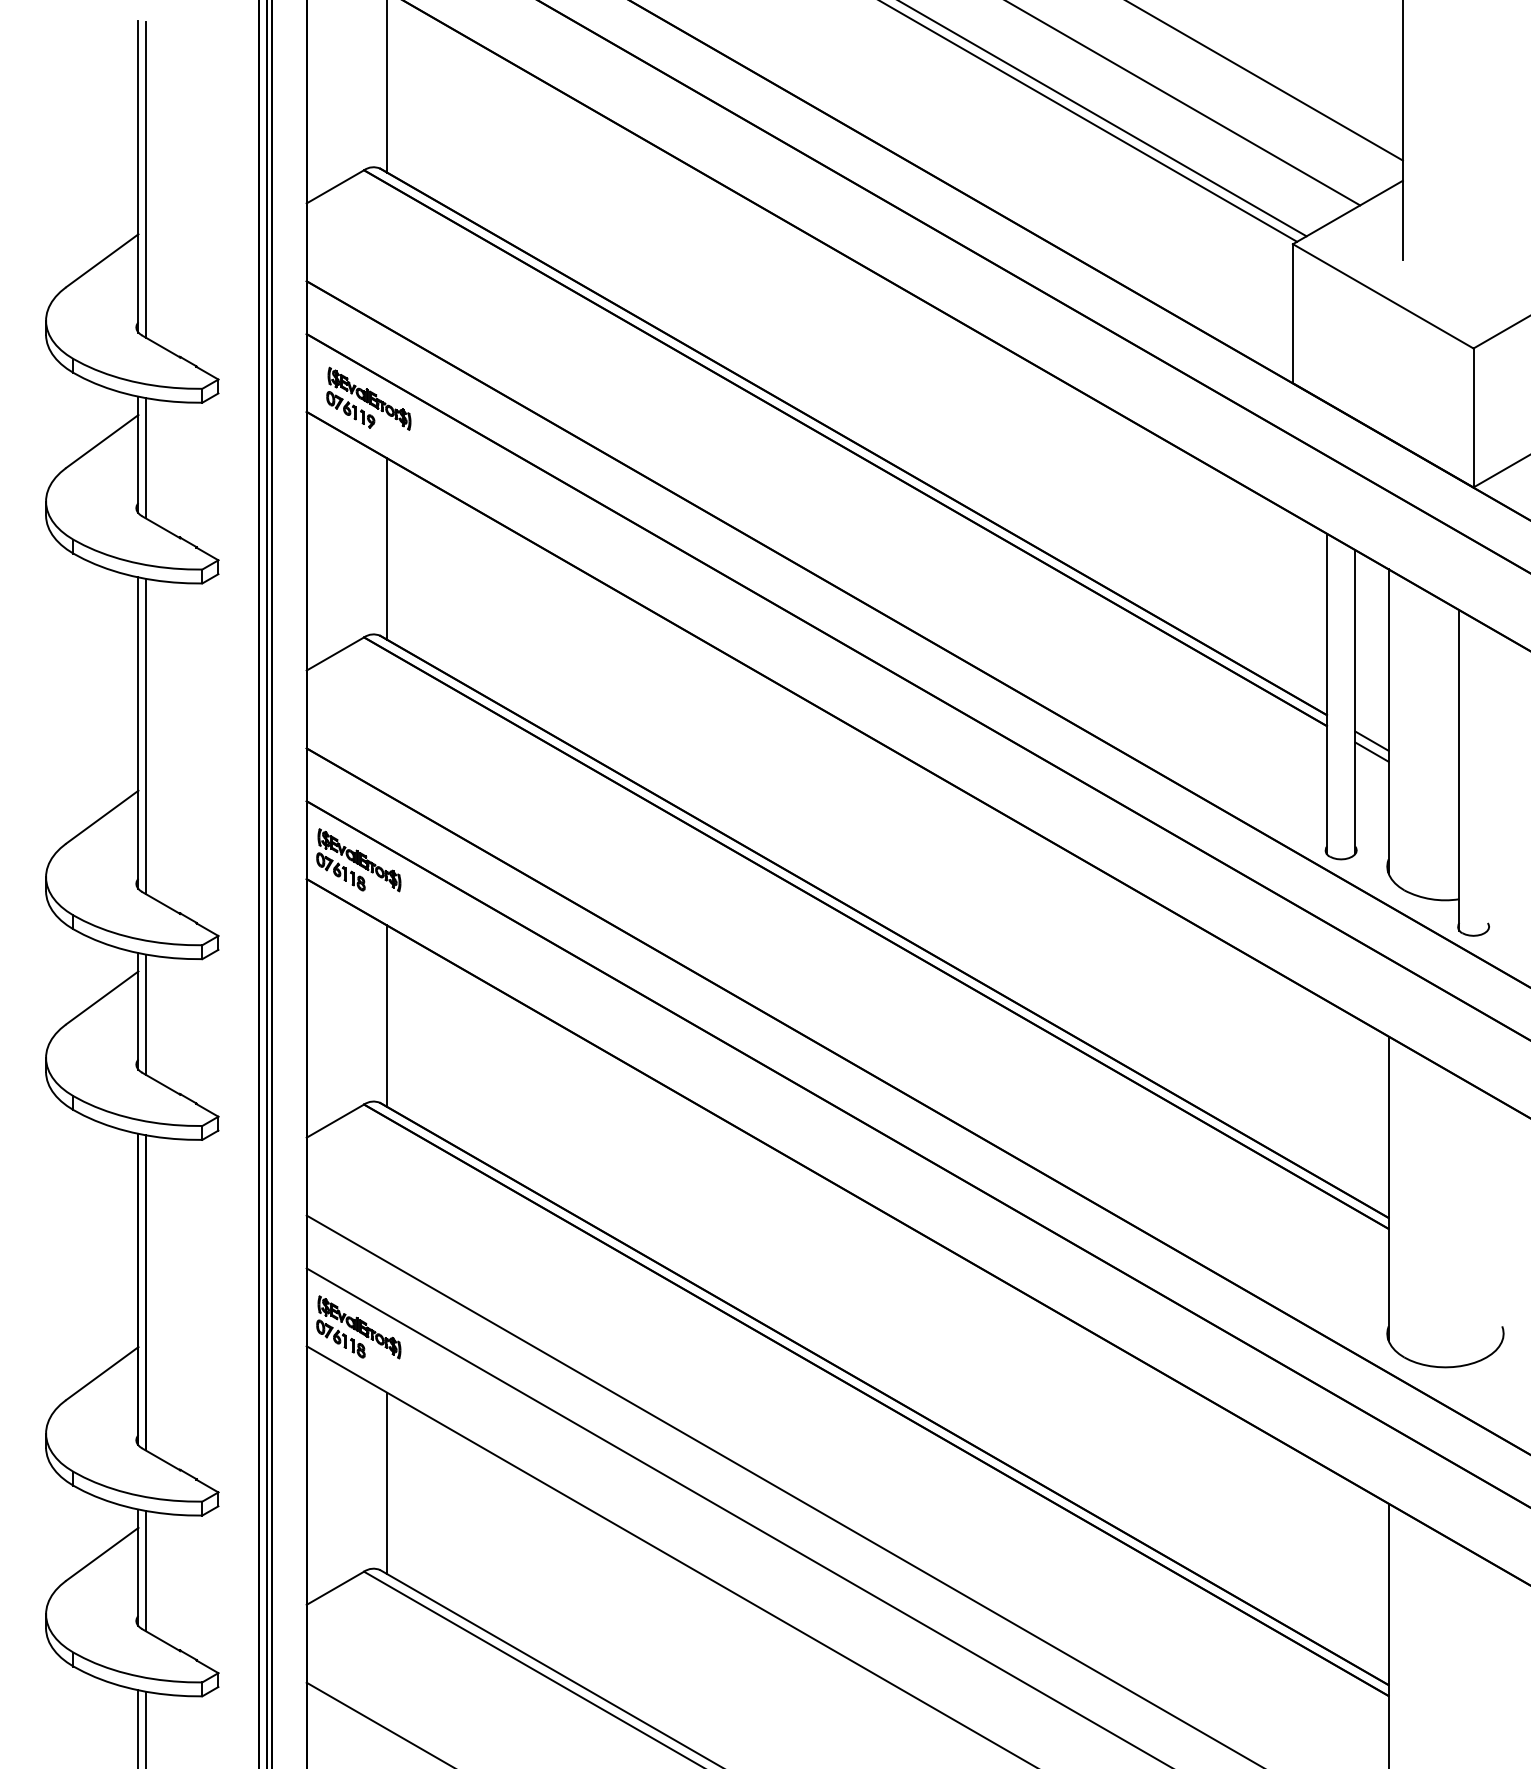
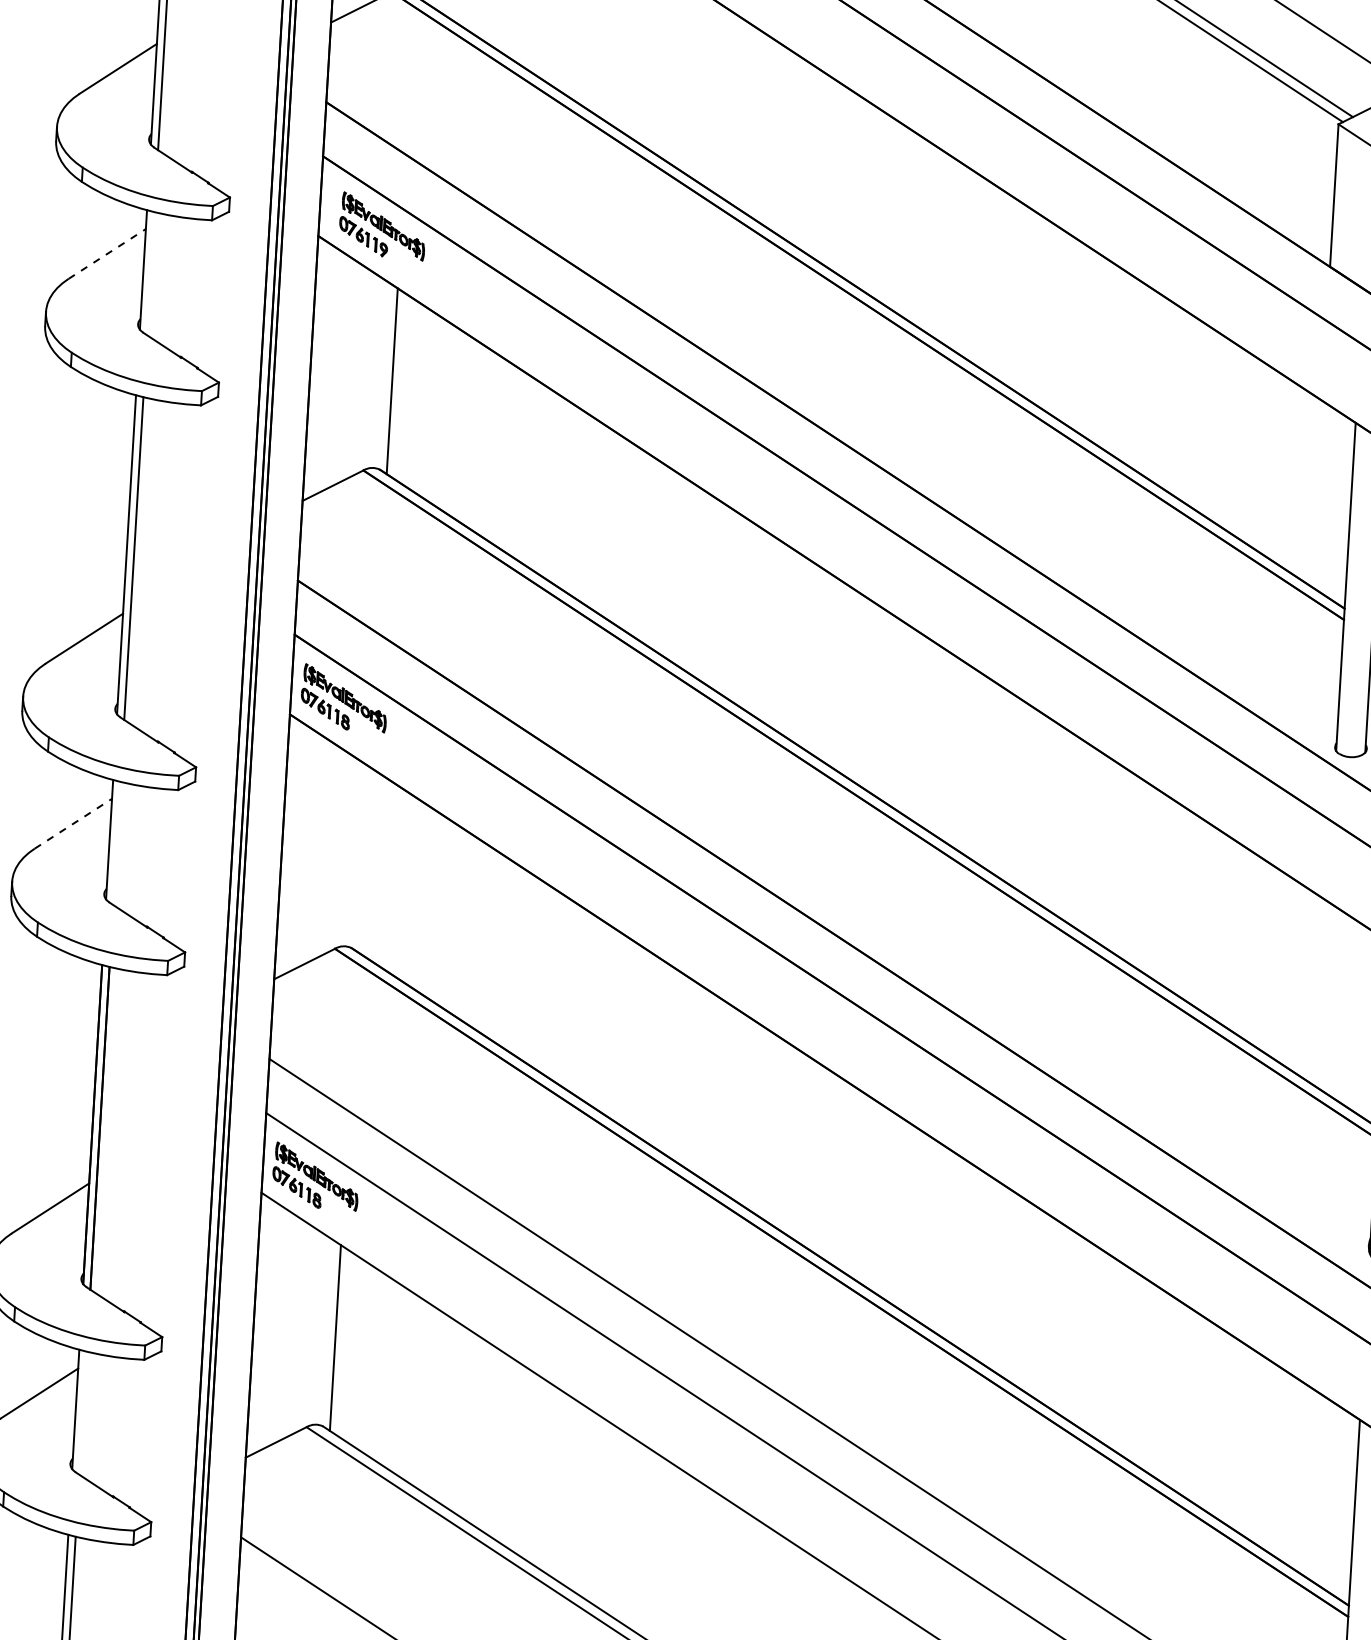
line: (102, 441) -> (107, 253), solid -> dashed
line: (145, 458) -> (150, 273), removed
line: (102, 997) -> (73, 823), solid -> dashed
line: (145, 1014) -> (116, 843), removed
line: (386, 1015) -> (363, 858), removed
line: (145, 1570) -> (82, 1412), removed

